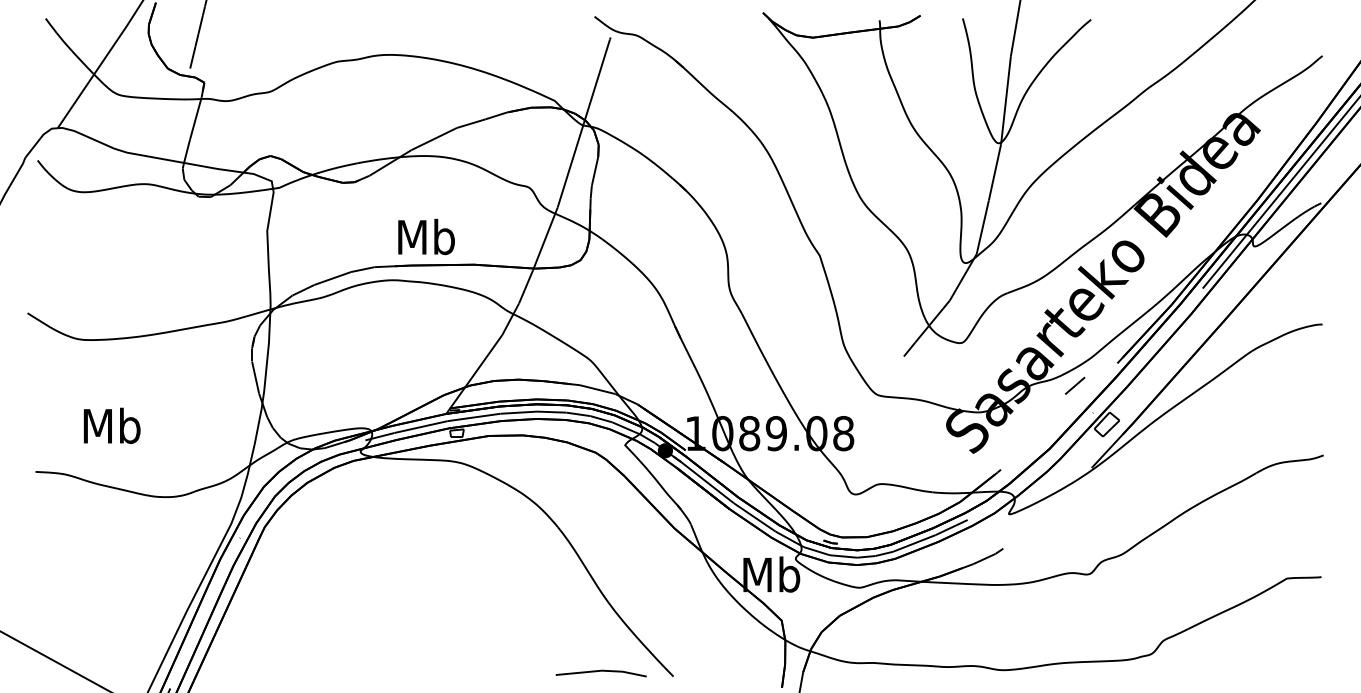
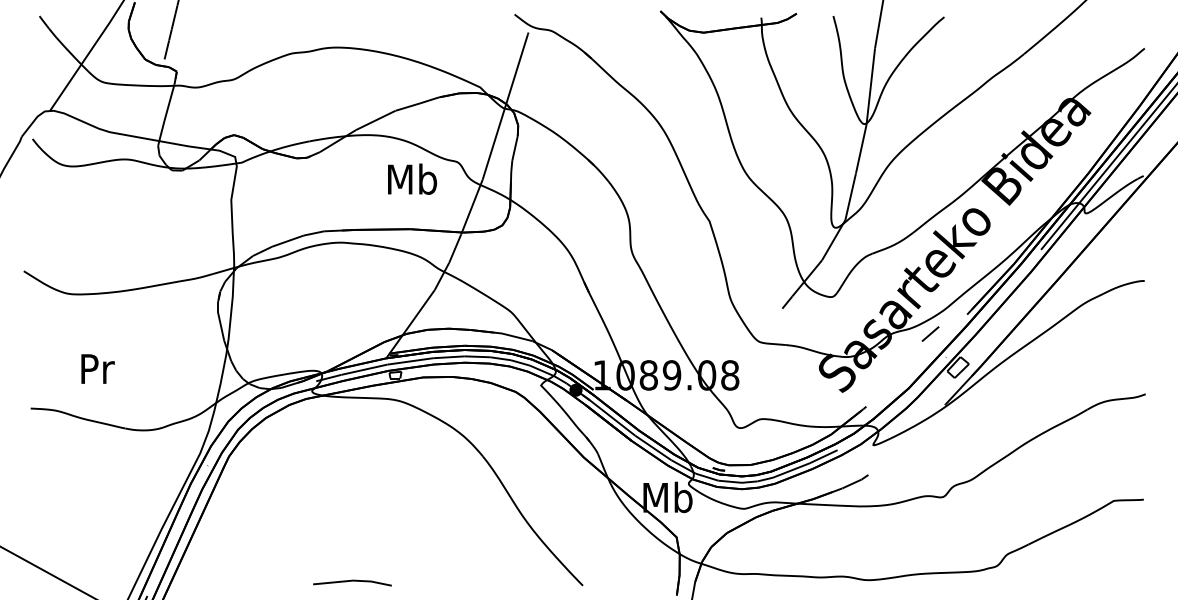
text: (426, 236) -> (412, 178), moved
text: (111, 425) -> (96, 368), Mb -> Pr
line: (600, 671) -> (351, 581), moved

